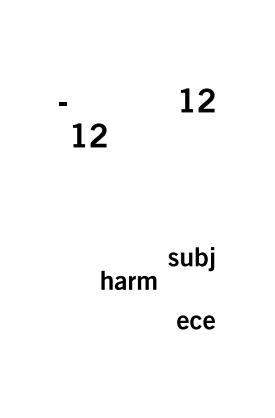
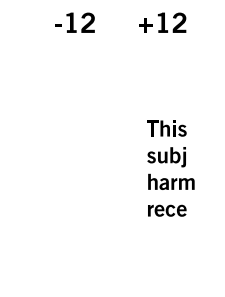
fill: (166, 103) -> (145, 25), added
part: (89, 135) -> (80, 22), moved
part: (191, 224) -> (166, 127), added
part: (128, 279) -> (171, 181), moved
fill: (172, 322) -> (150, 210), added

